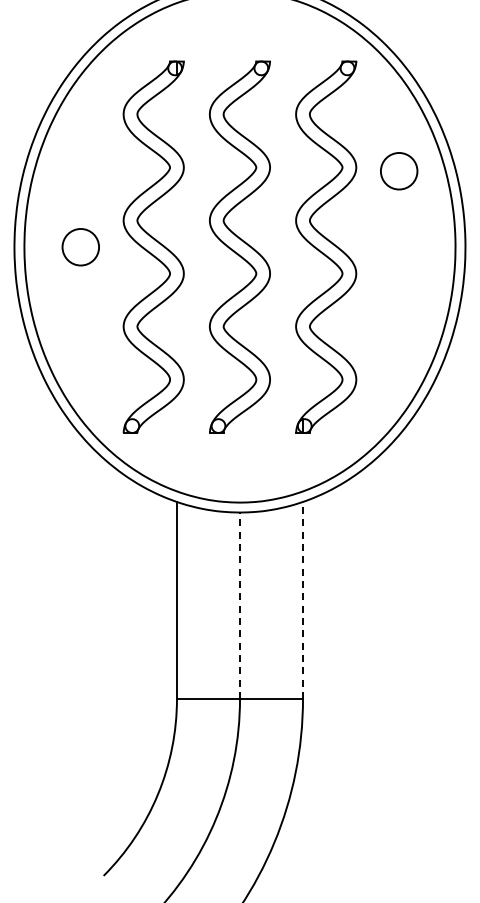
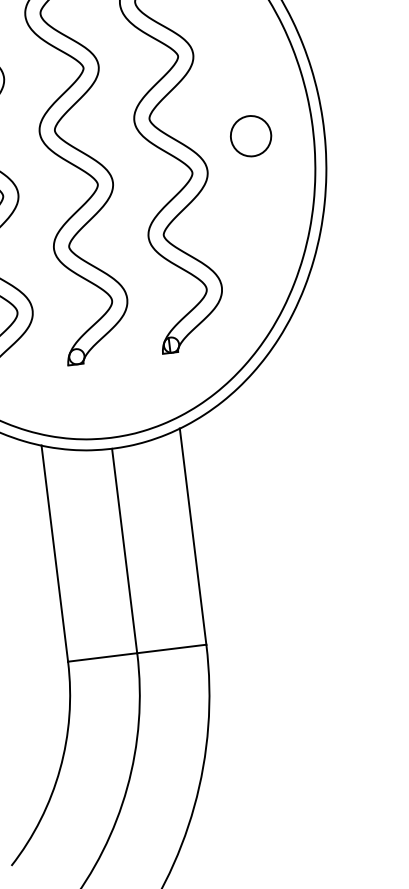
circle: (399, 171) -> (251, 136), moved
line: (303, 600) -> (193, 536), dashed -> solid
line: (239, 605) -> (124, 550), dashed -> solid

